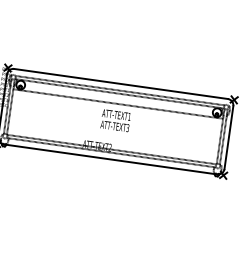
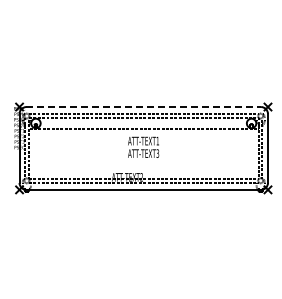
line: (121, 84) -> (144, 107), solid -> dashed

